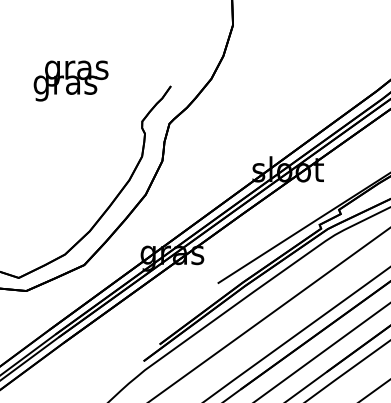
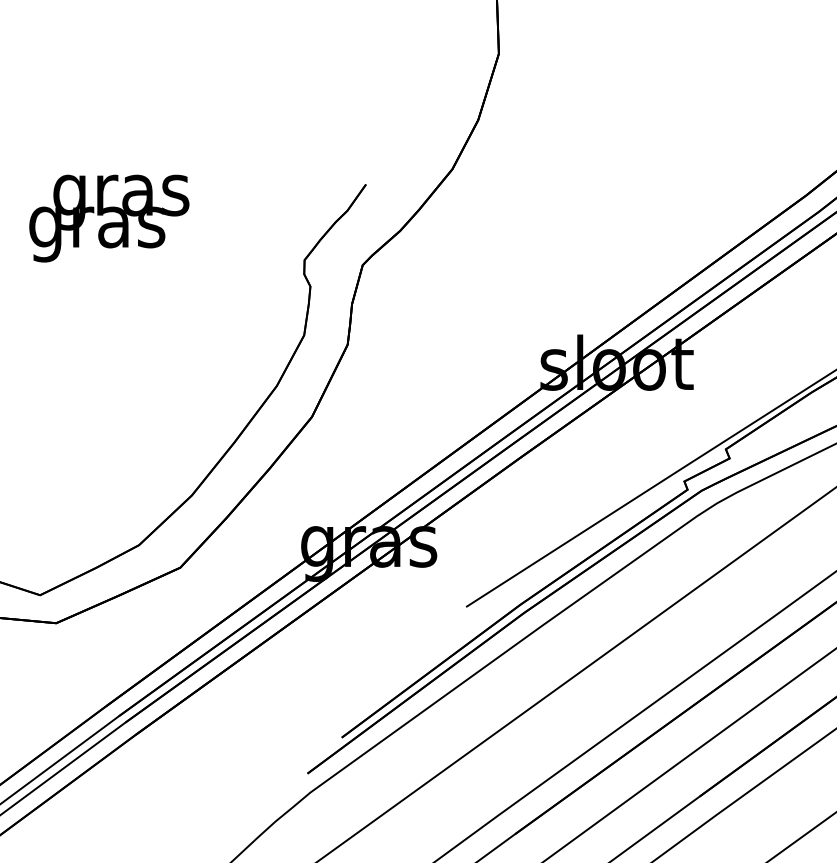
text: (70, 80) -> (107, 217), moved

